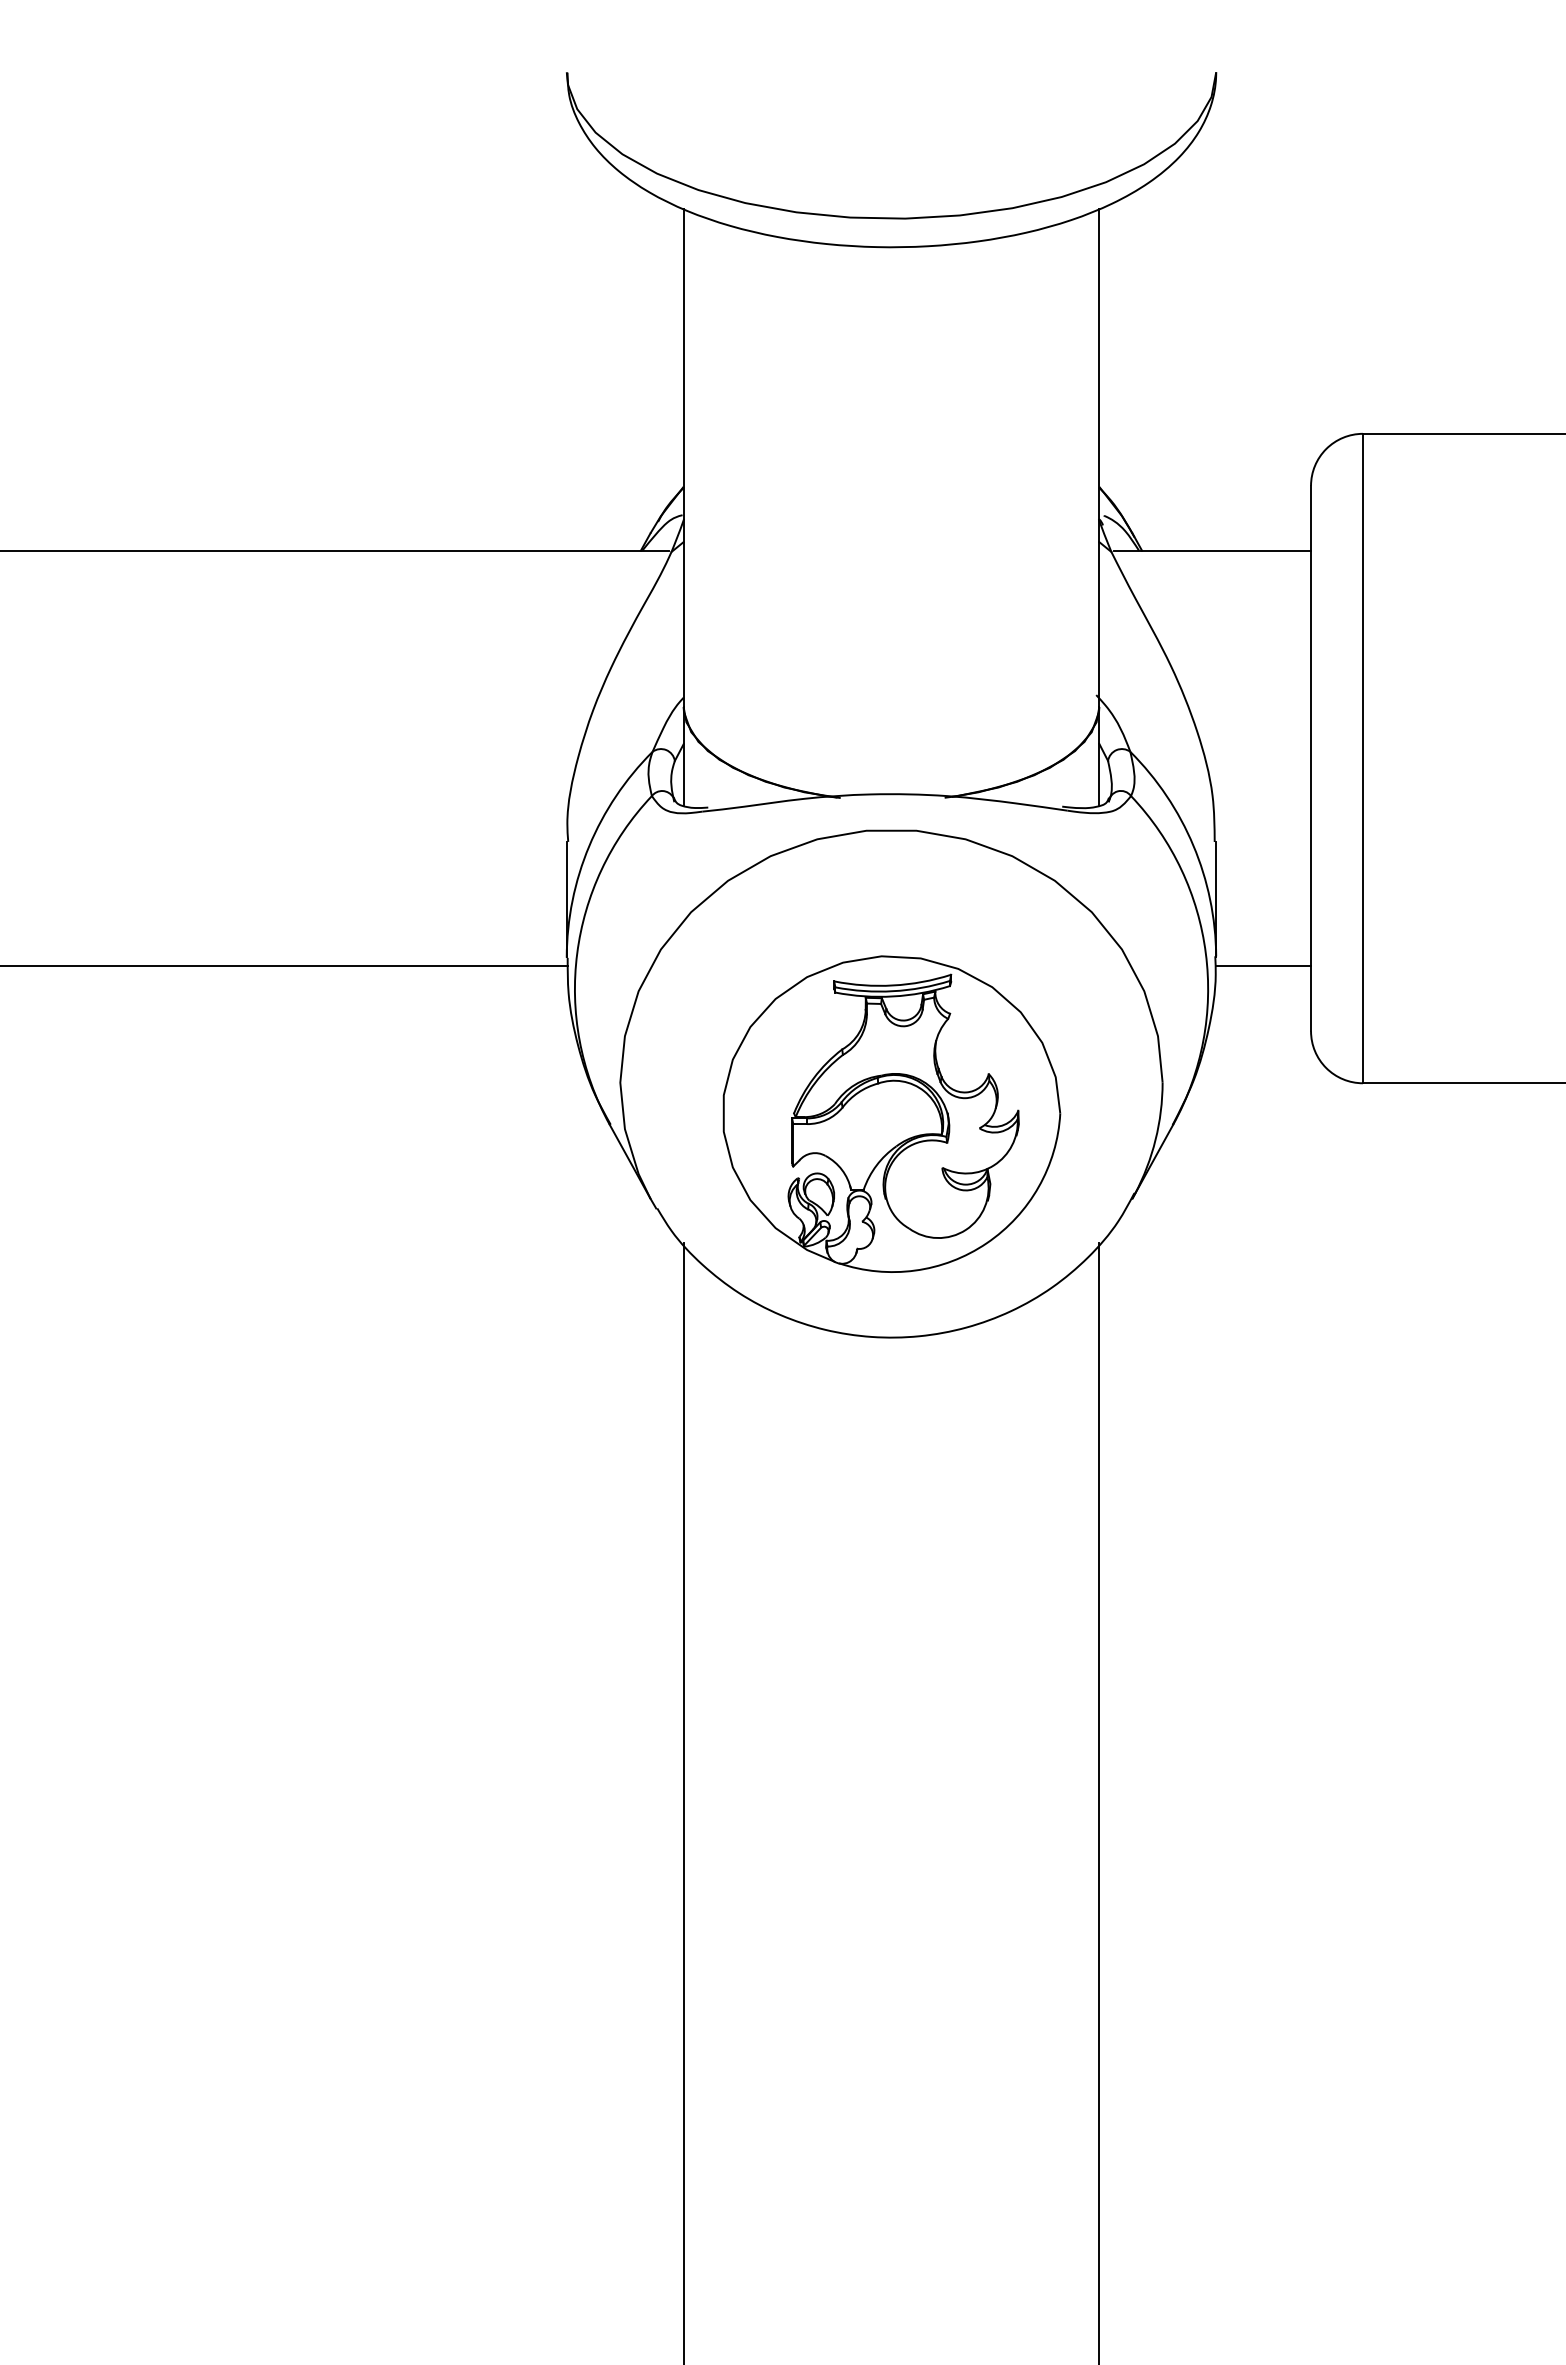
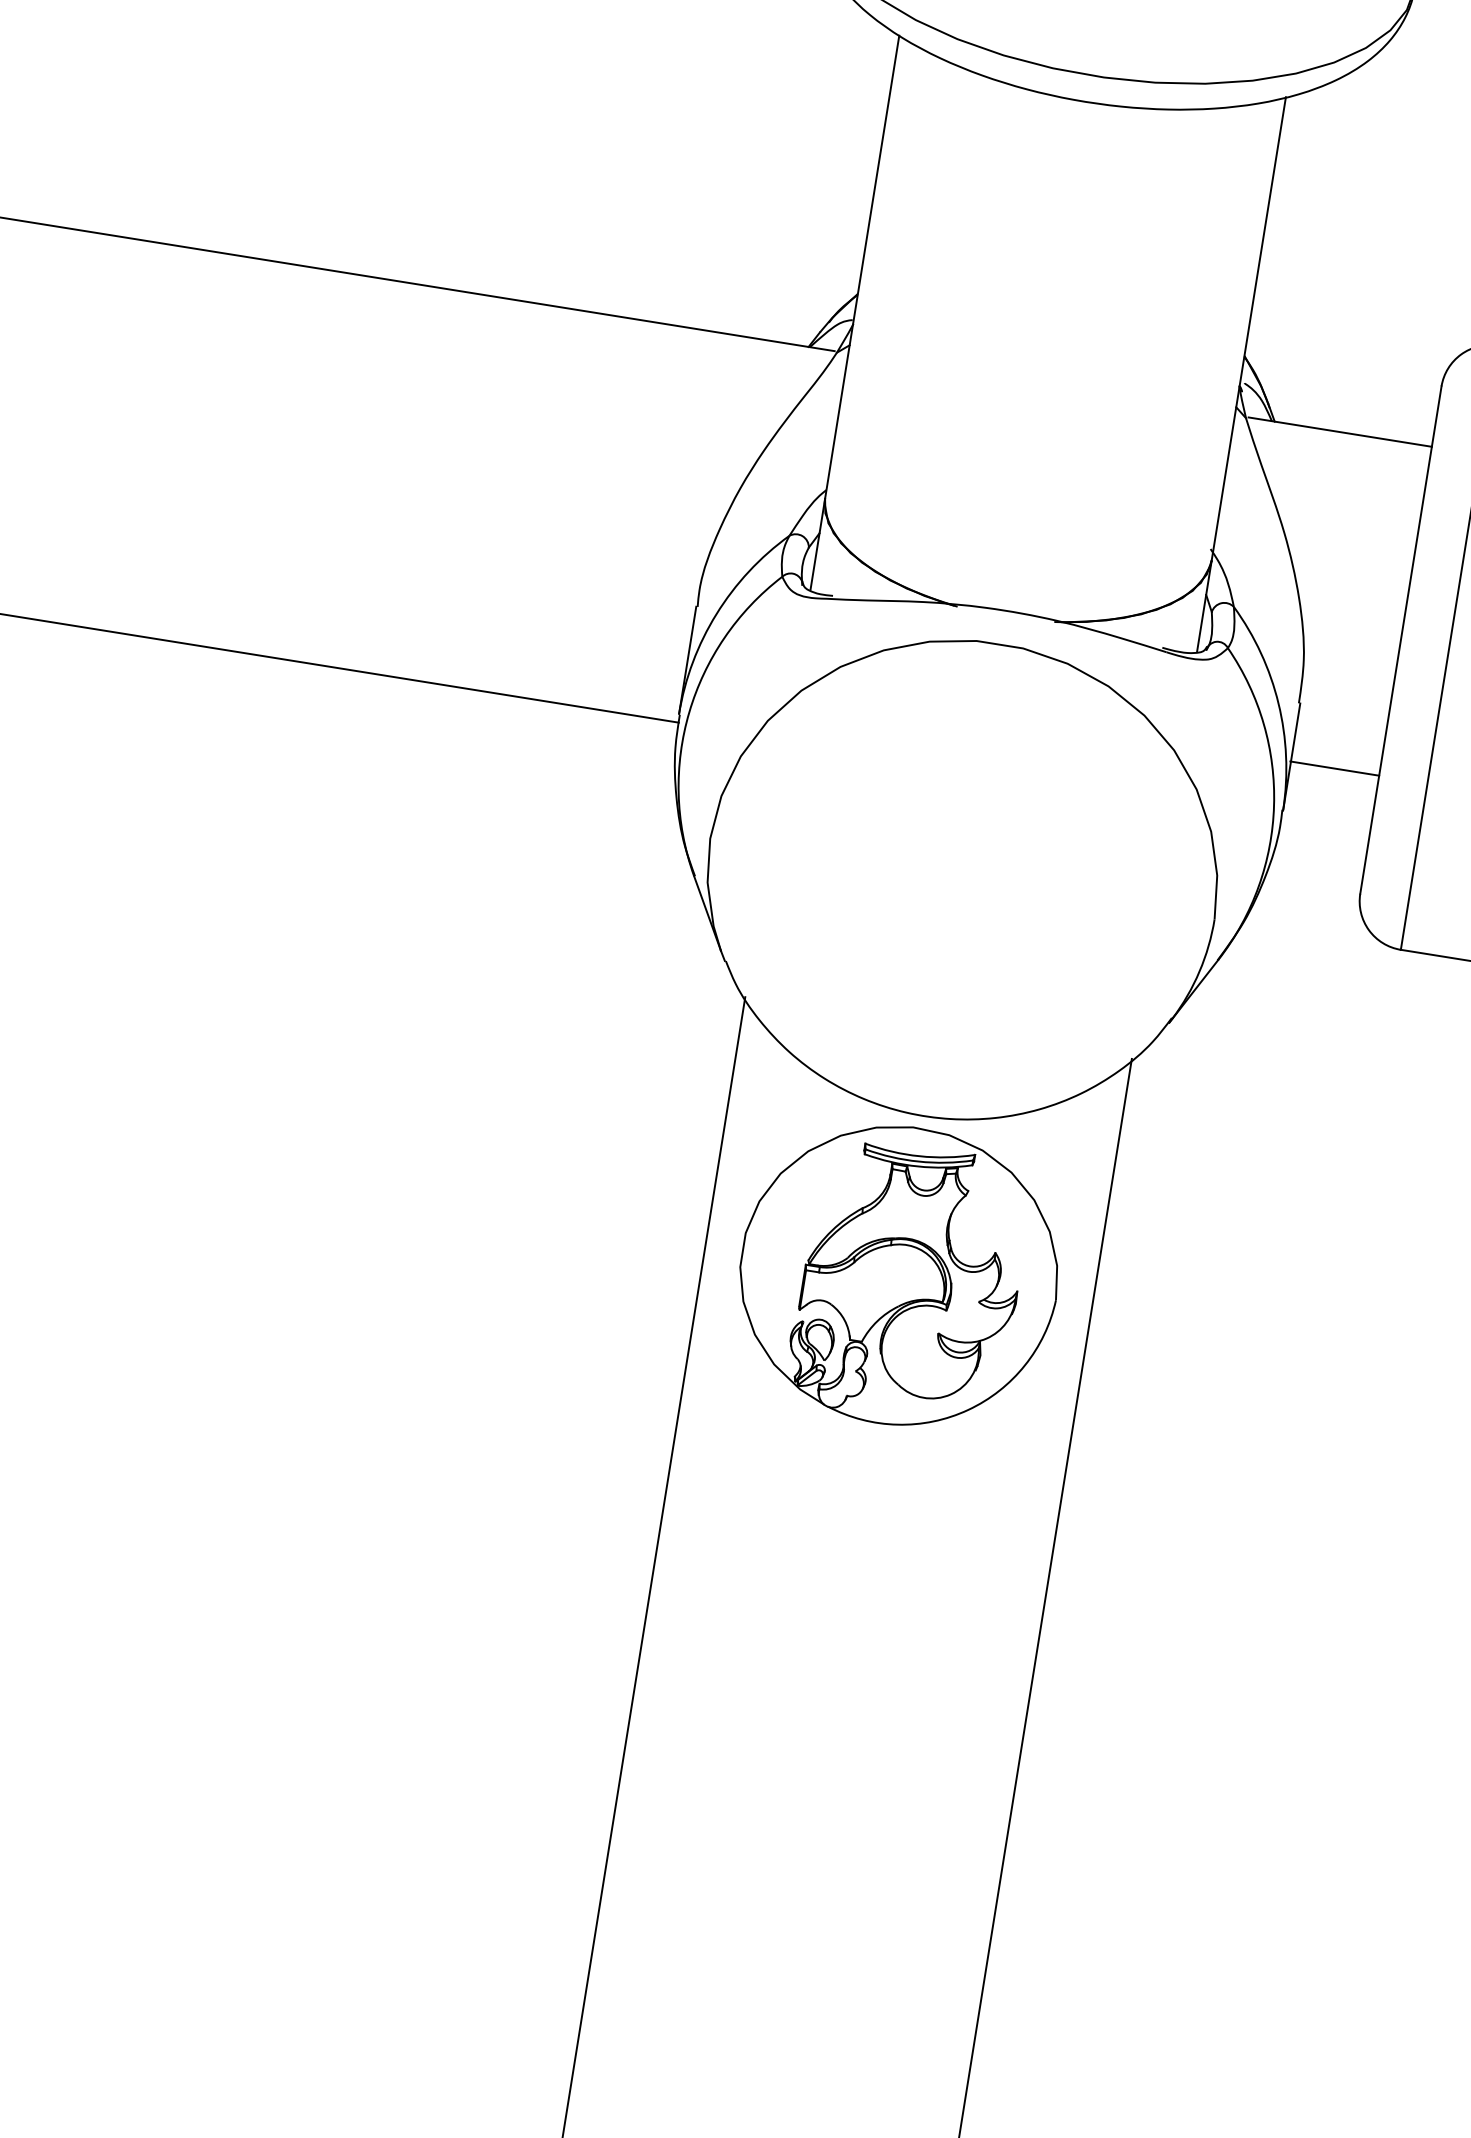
line: (1263, 966) -> (1334, 768), moved
part: (891, 1113) -> (899, 1275), moved

